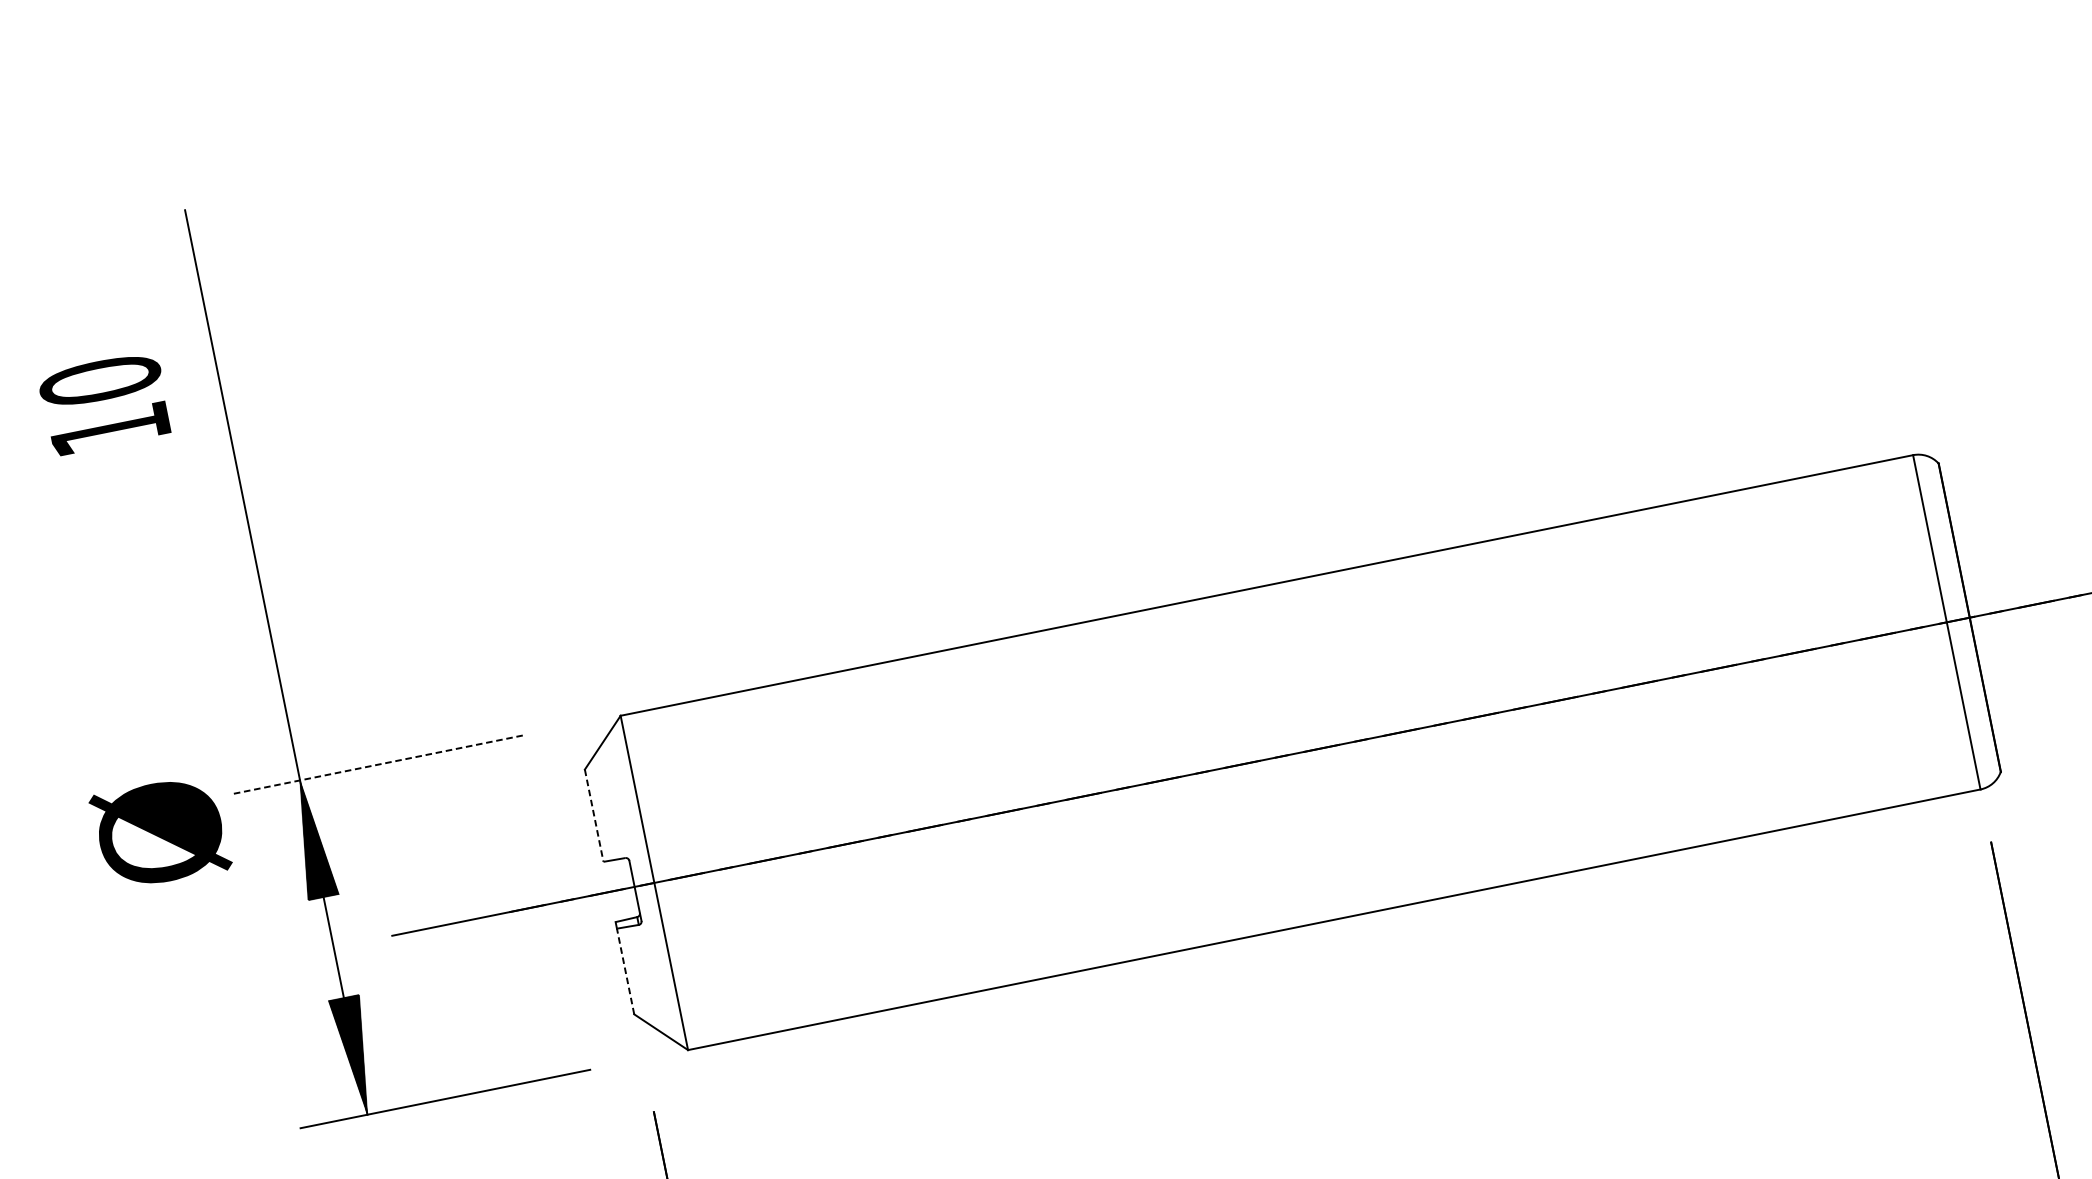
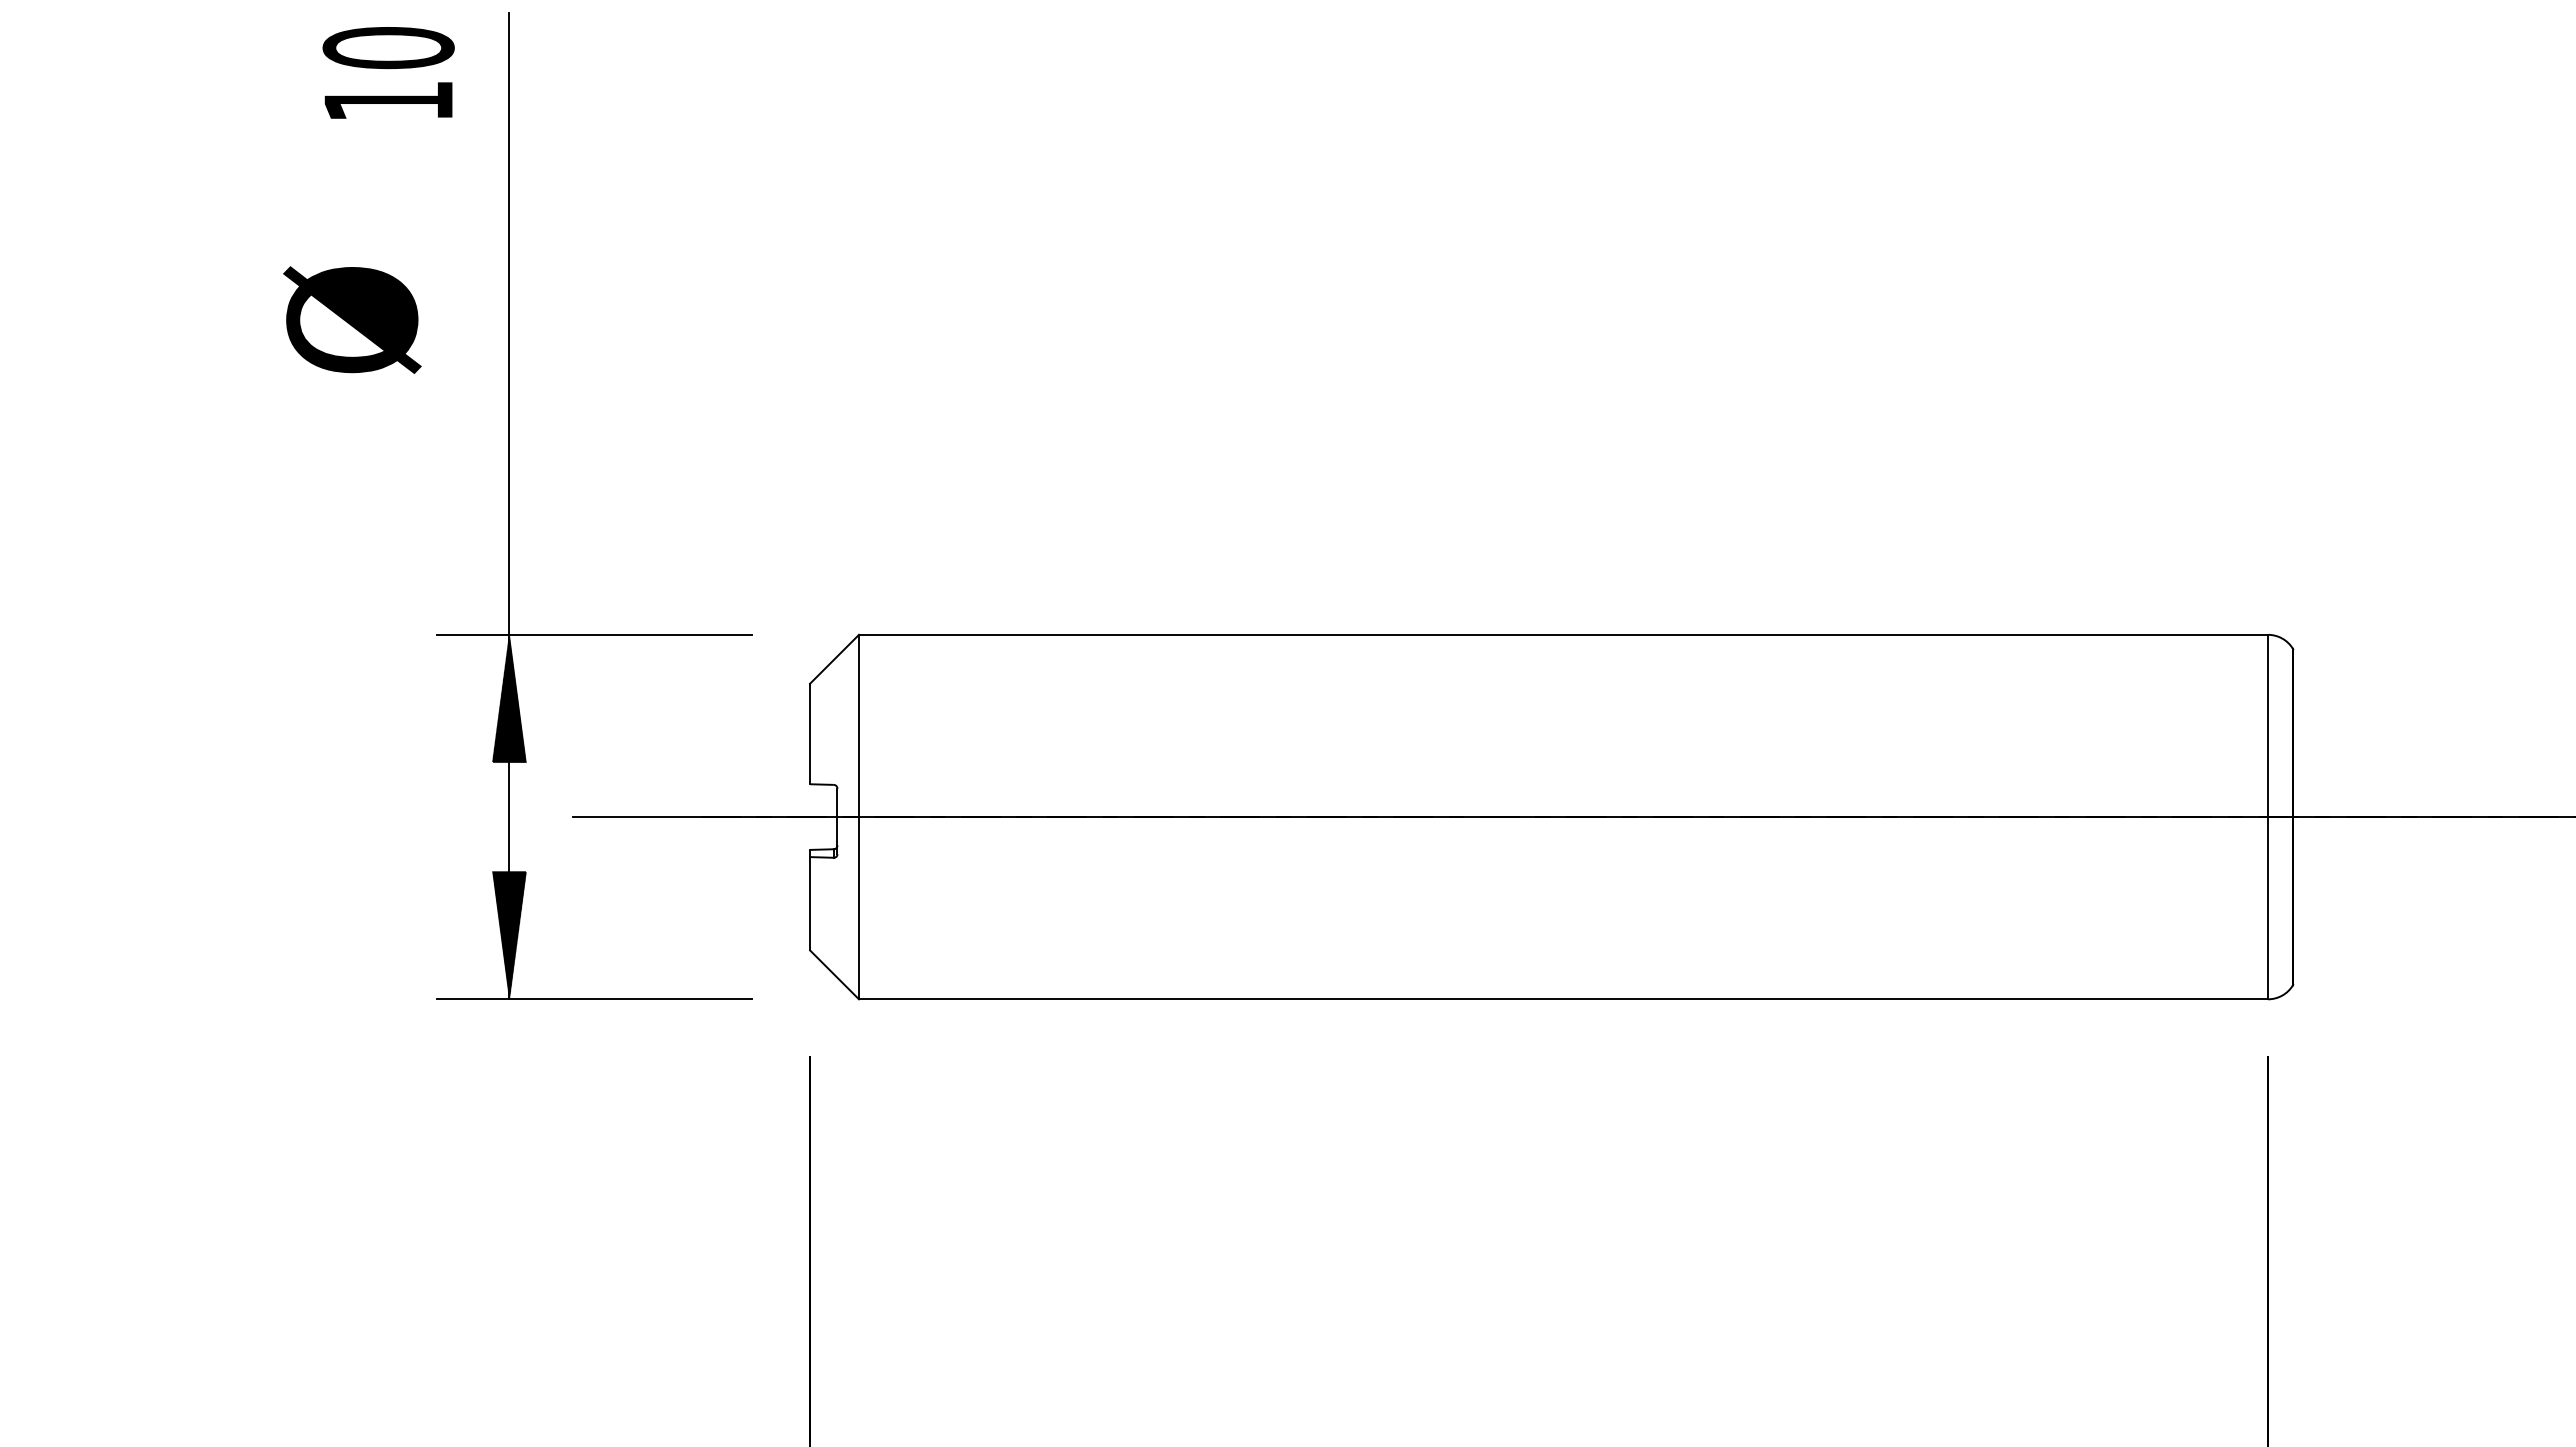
text: (104, 403) -> (388, 72), moved
line: (377, 764) -> (594, 634), dashed -> solid
line: (594, 816) -> (810, 734), dashed -> solid
text: (160, 832) -> (352, 319), moved
line: (625, 971) -> (810, 903), dashed -> solid

